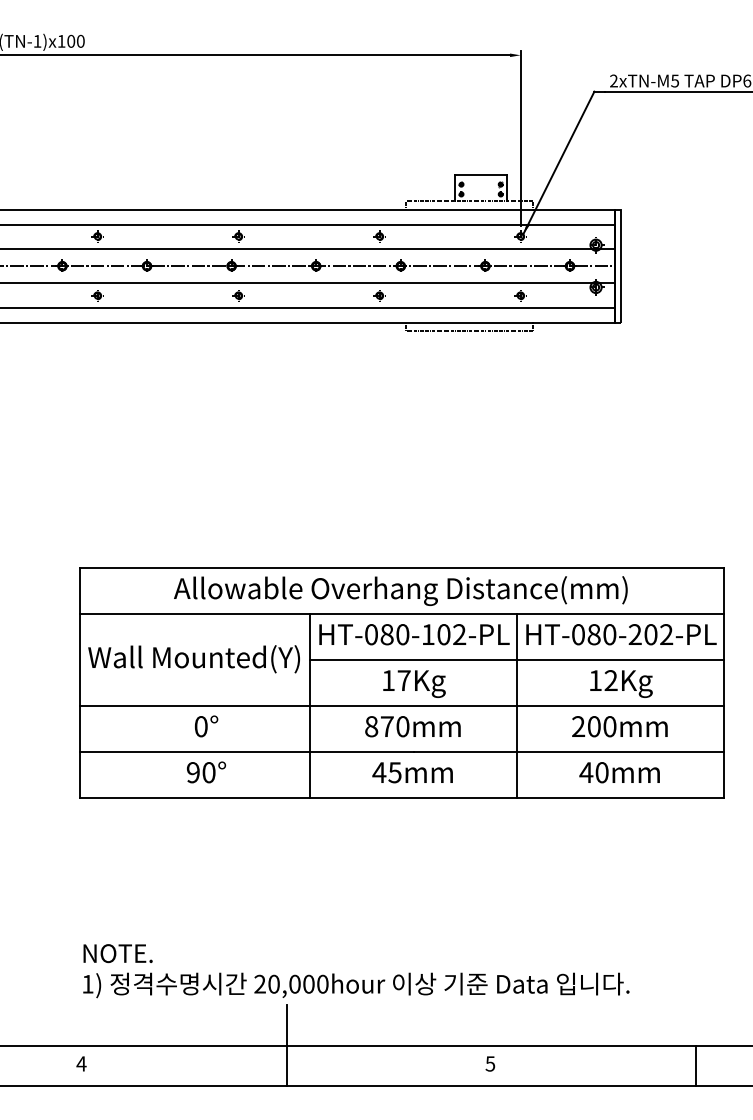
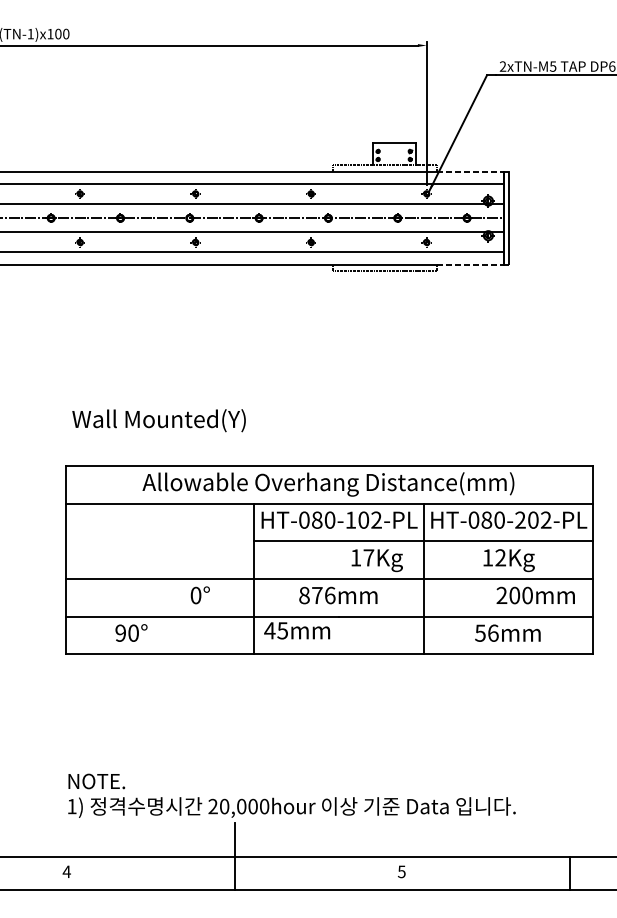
line: (574, 209) -> (470, 171), solid -> dashed
line: (574, 322) -> (470, 264), solid -> dashed
text: (193, 659) -> (158, 420), moved
text: (414, 683) -> (377, 560), moved
text: (206, 726) -> (200, 595), moved
text: (402, 726) -> (329, 595), 870mm -> 876mm
text: (619, 726) -> (535, 595), moved
text: (206, 772) -> (131, 633), moved
text: (412, 772) -> (297, 630), moved
text: (593, 772) -> (486, 633), 40mm -> 56mm

